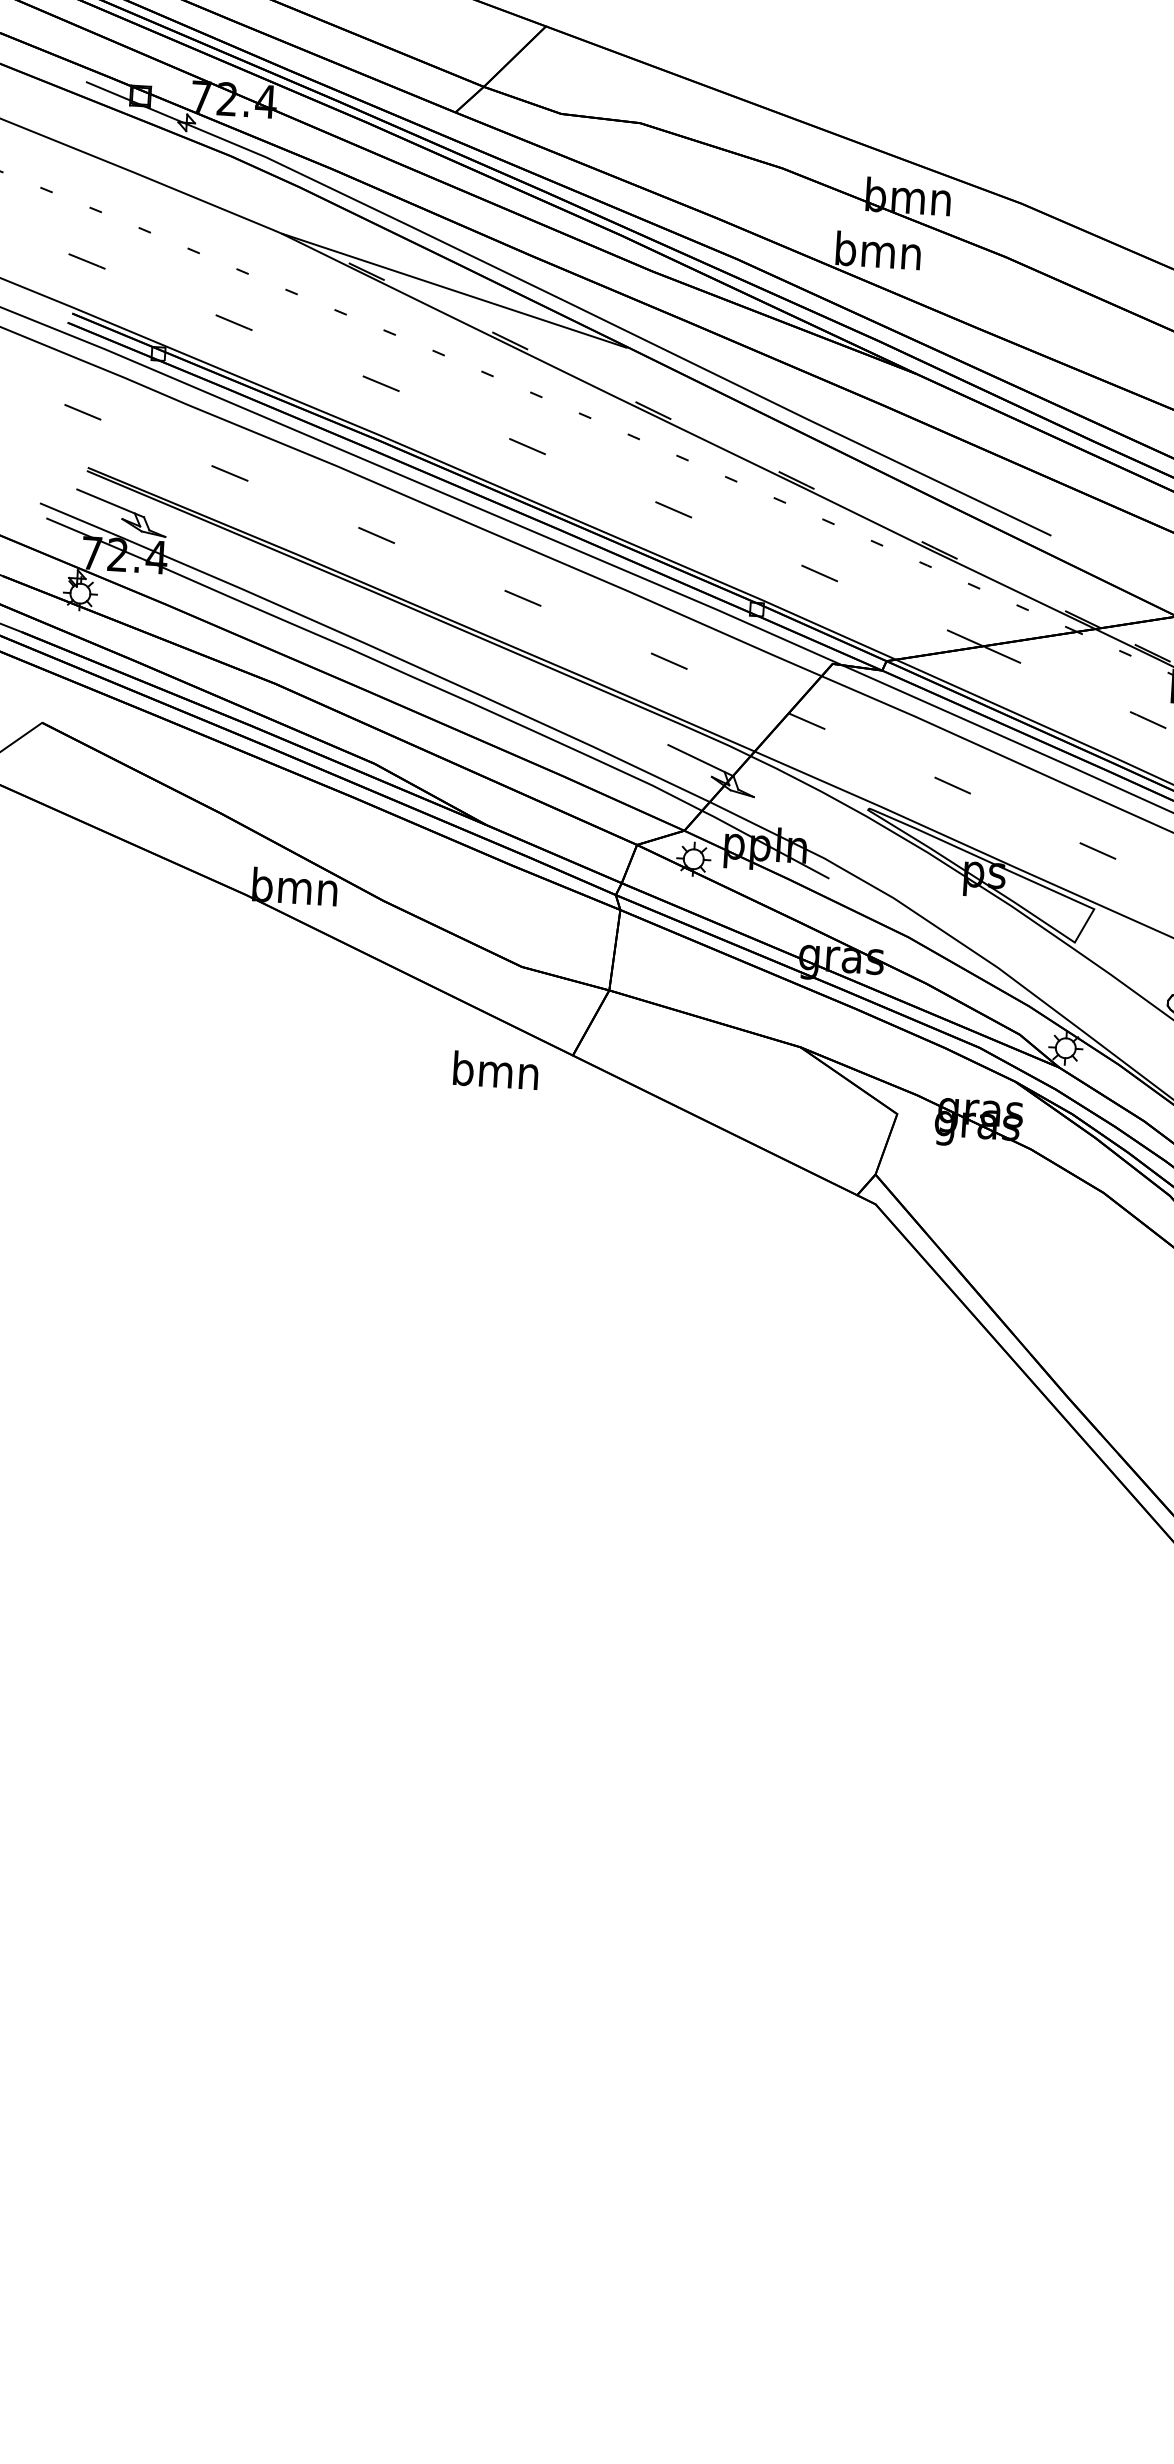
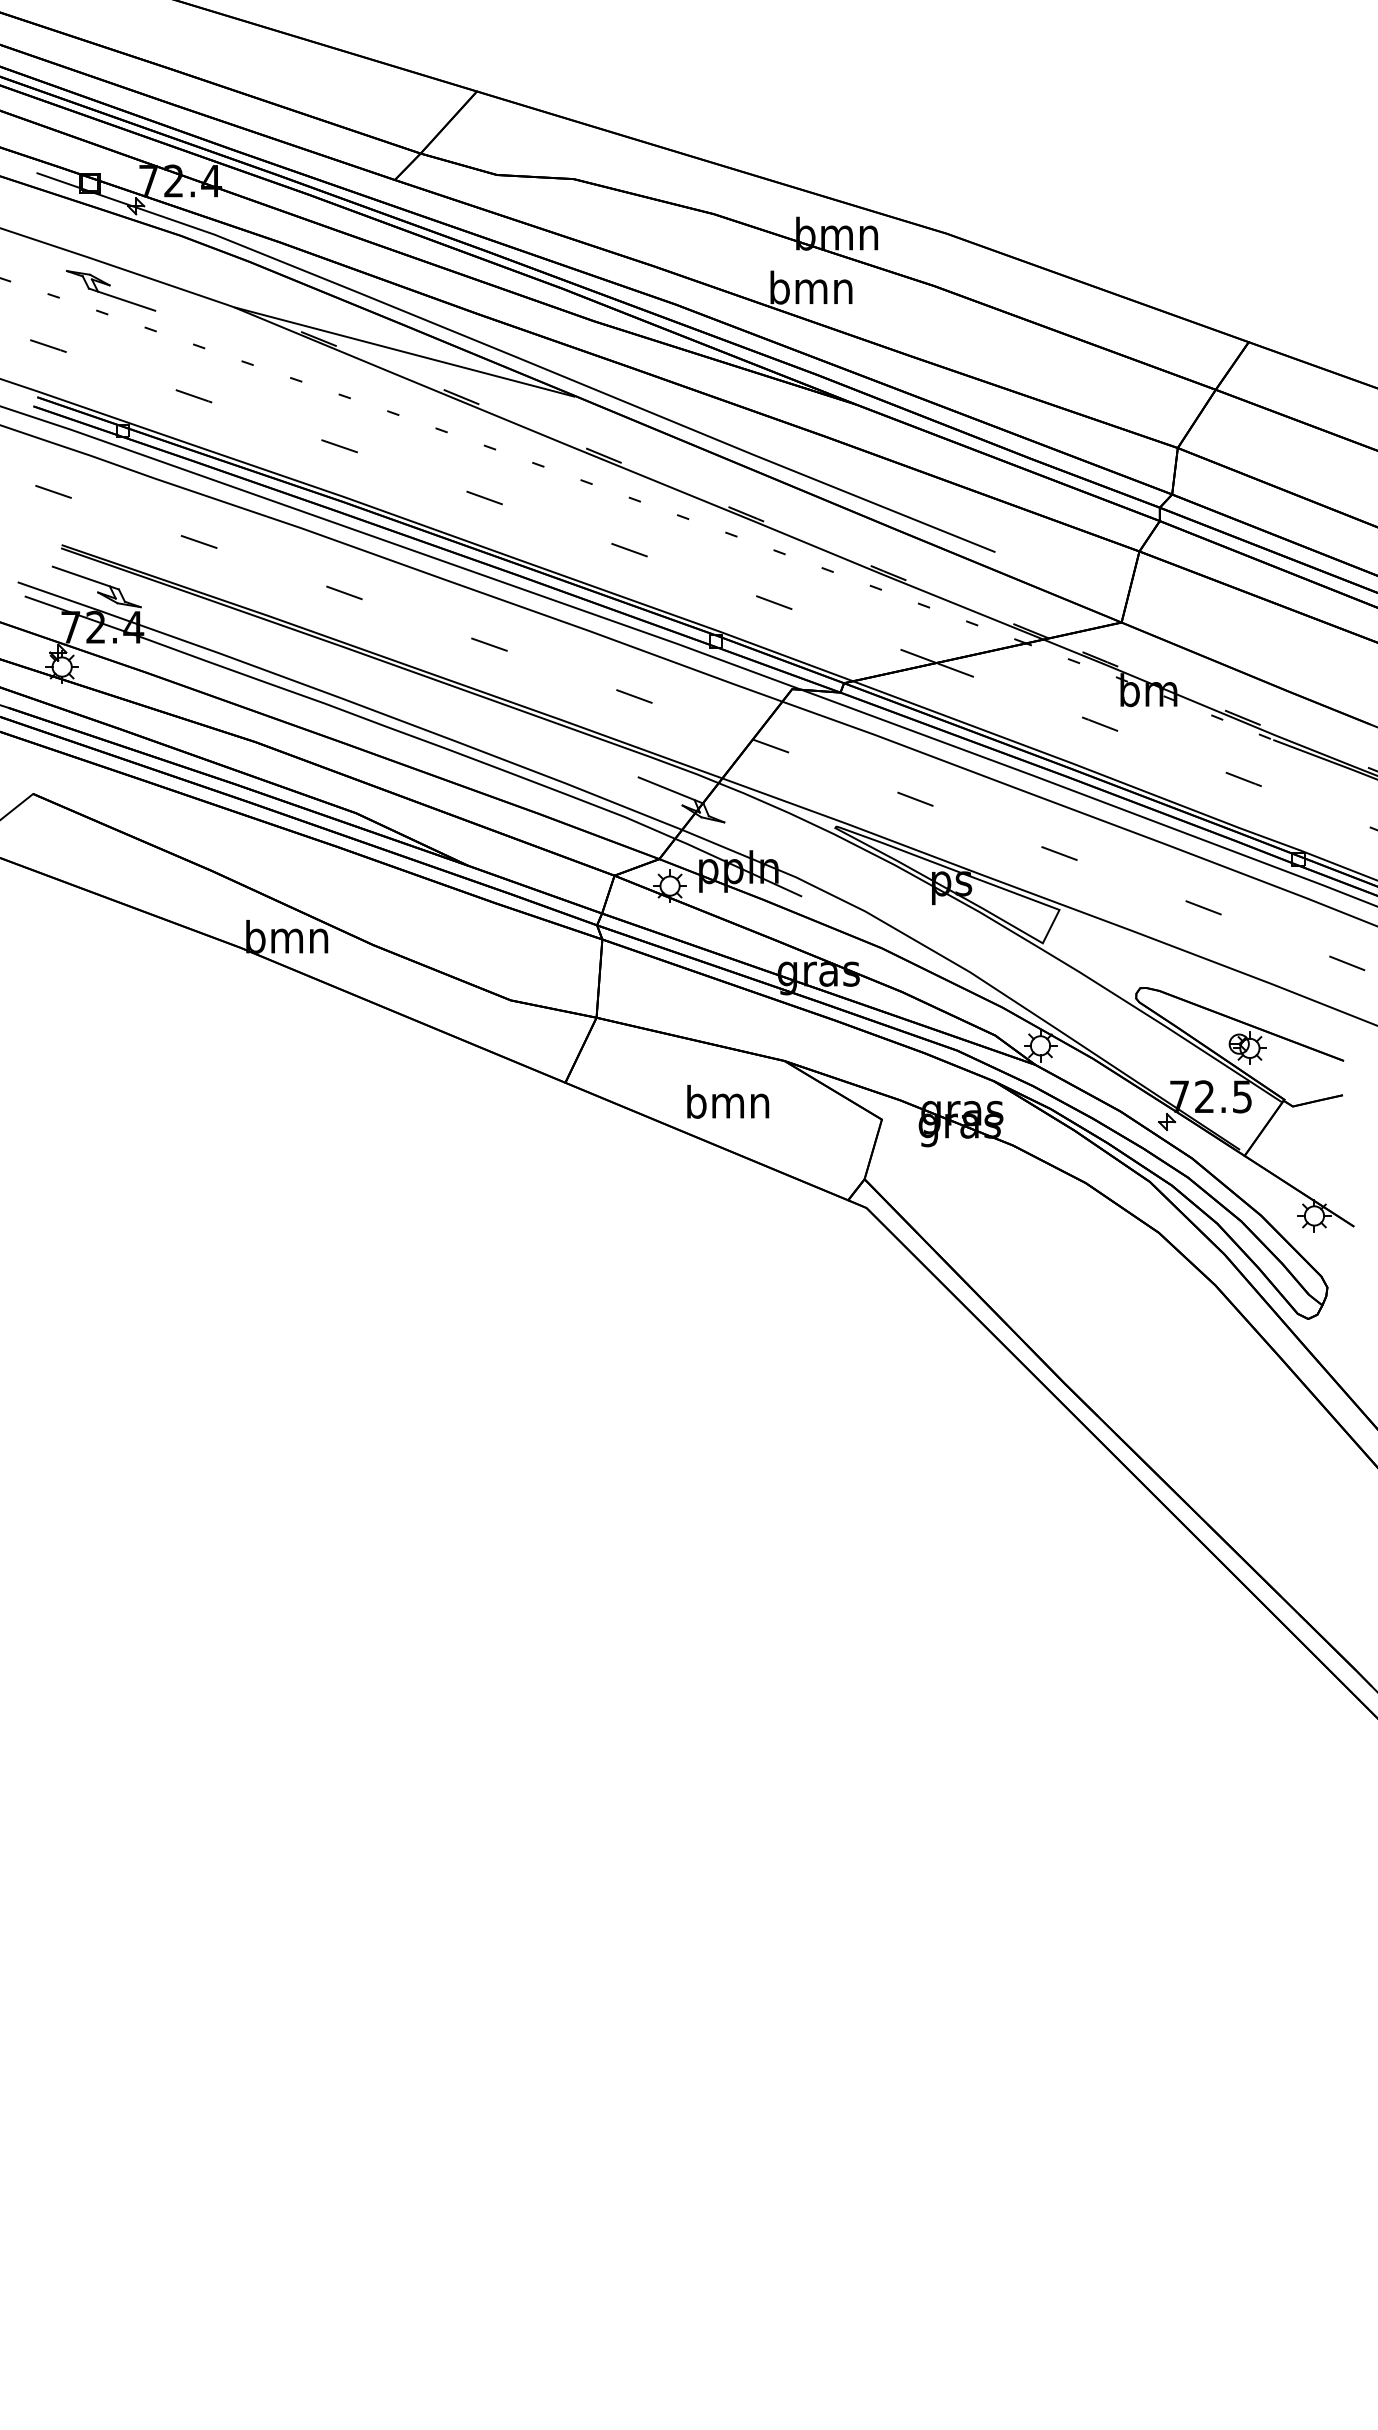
part: (155, 208) -> (111, 290), added
text: (496, 1070) -> (728, 1101), moved

